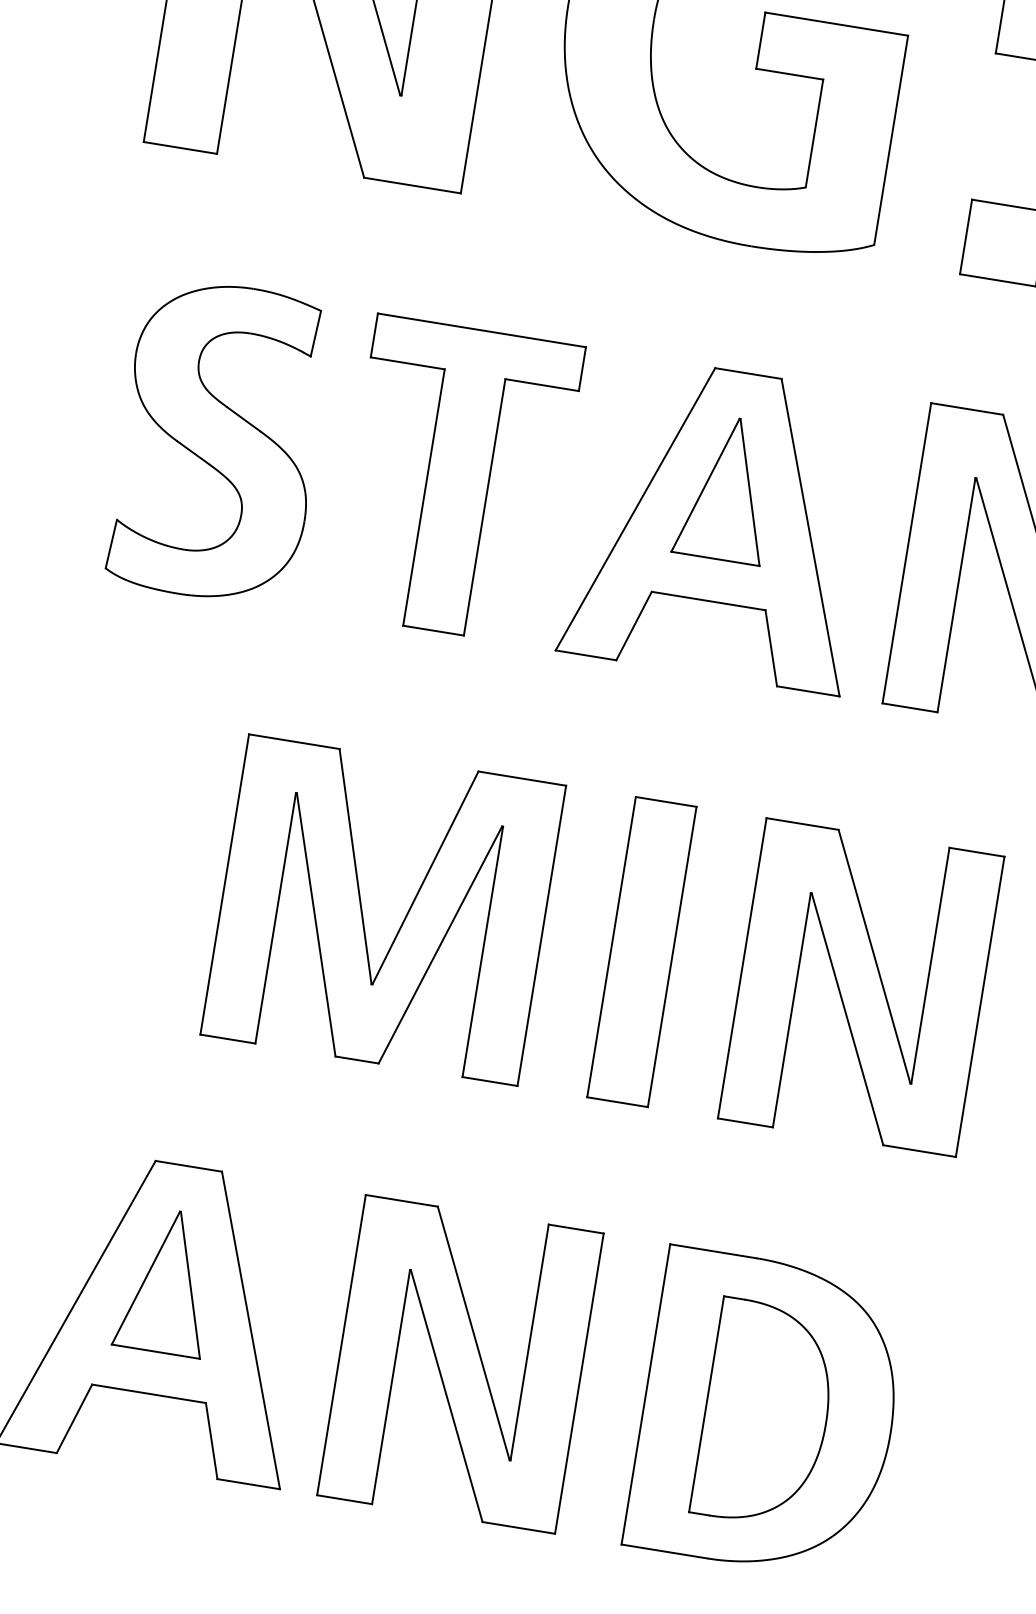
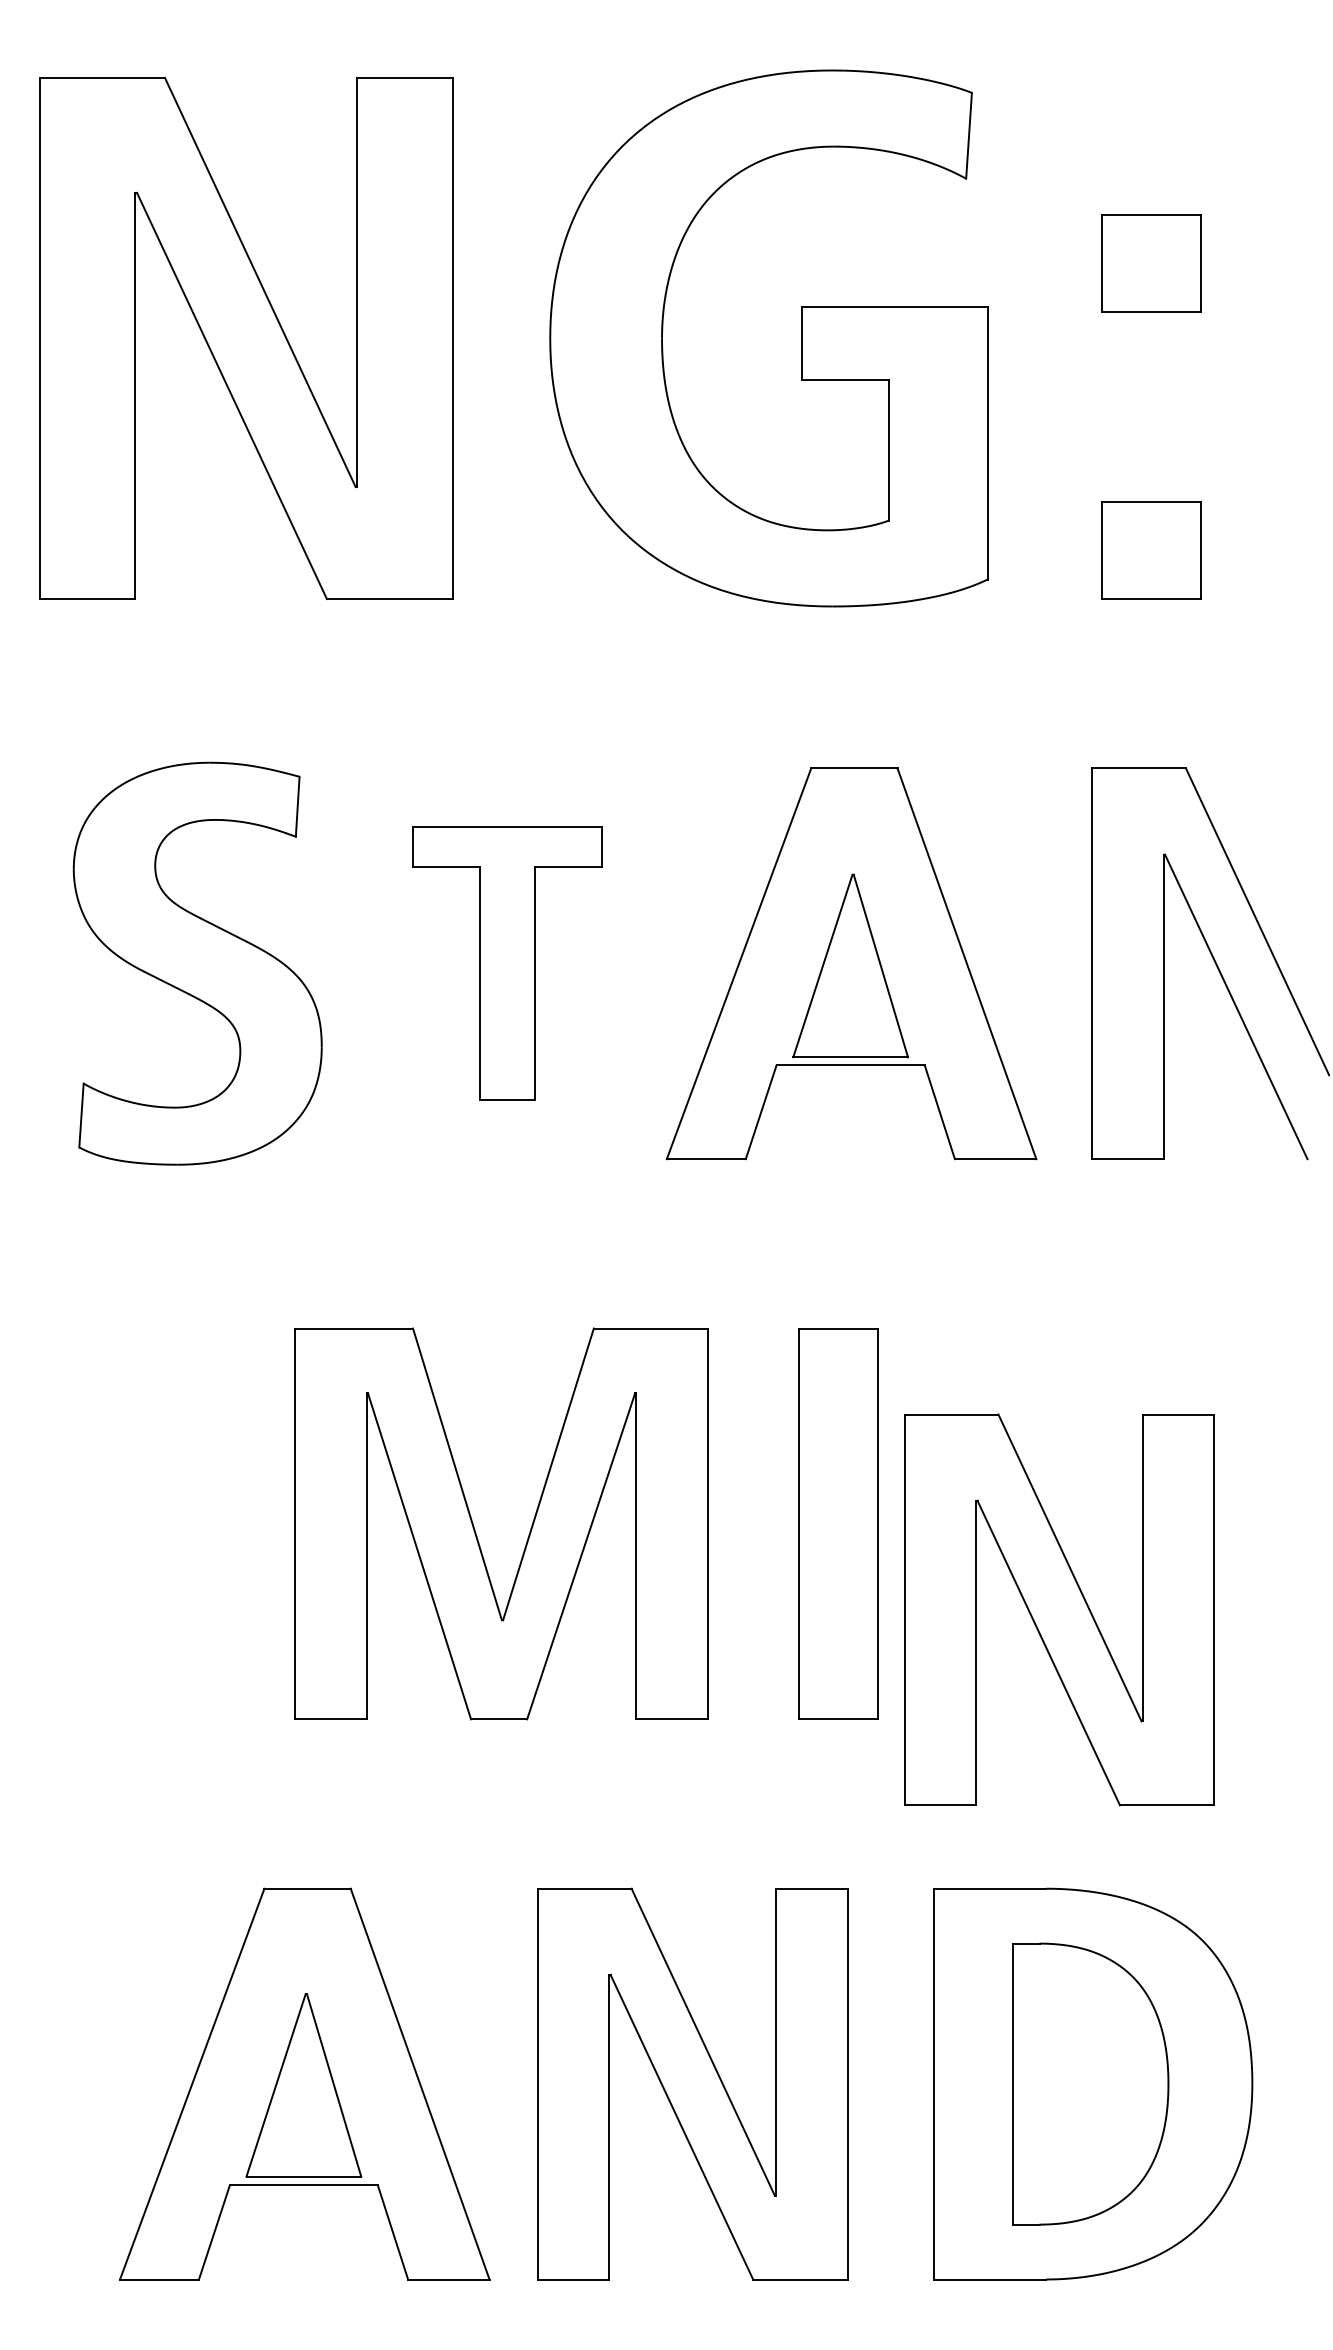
part: (457, 480) -> (507, 963), size x0.7
part: (726, 488) -> (850, 965), moved
part: (861, 987) -> (1059, 1609), moved
part: (166, 1281) -> (303, 2085), moved

